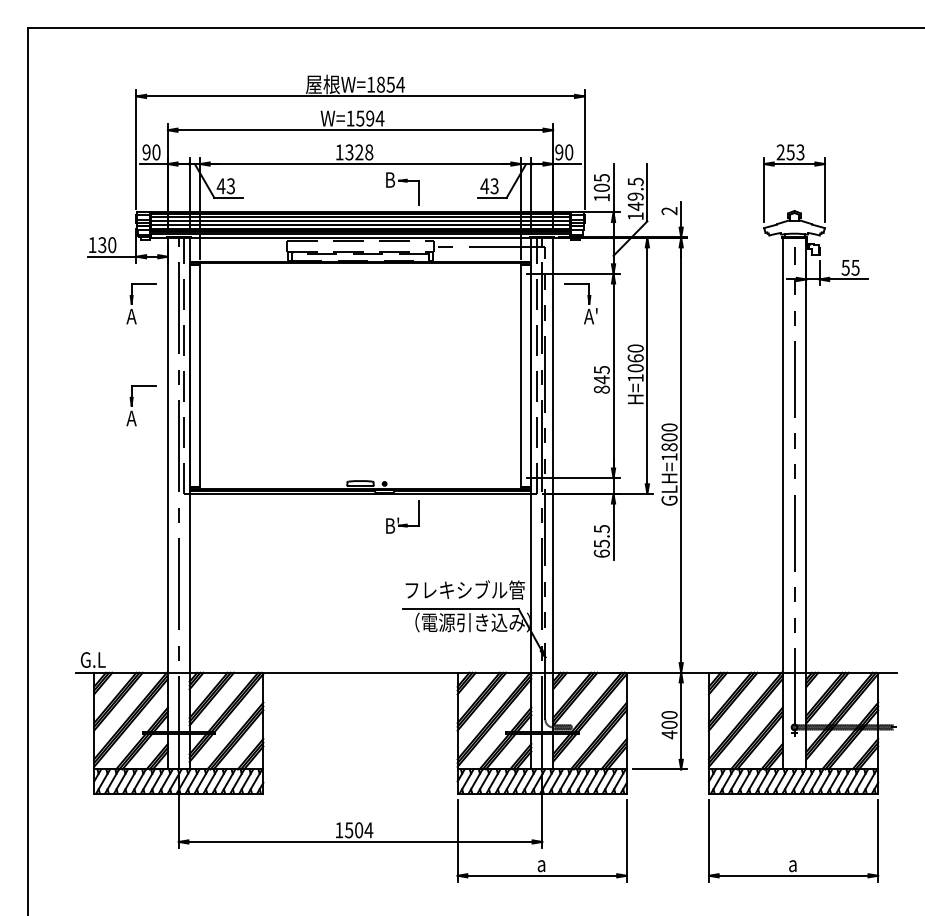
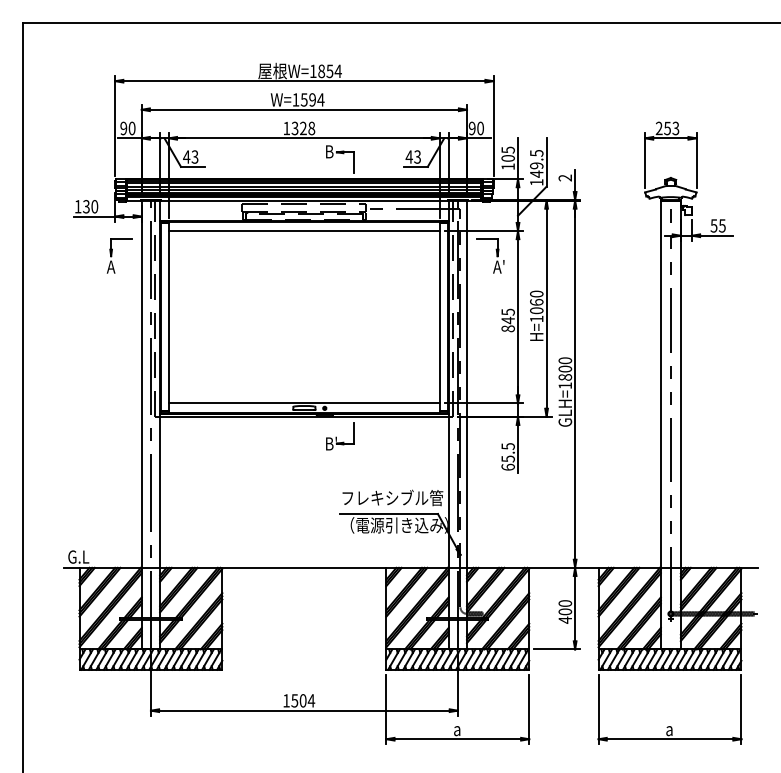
line: (359, 274) -> (303, 231), added
part: (133, 404) -> (112, 341), removed
line: (359, 478) -> (303, 403), added

